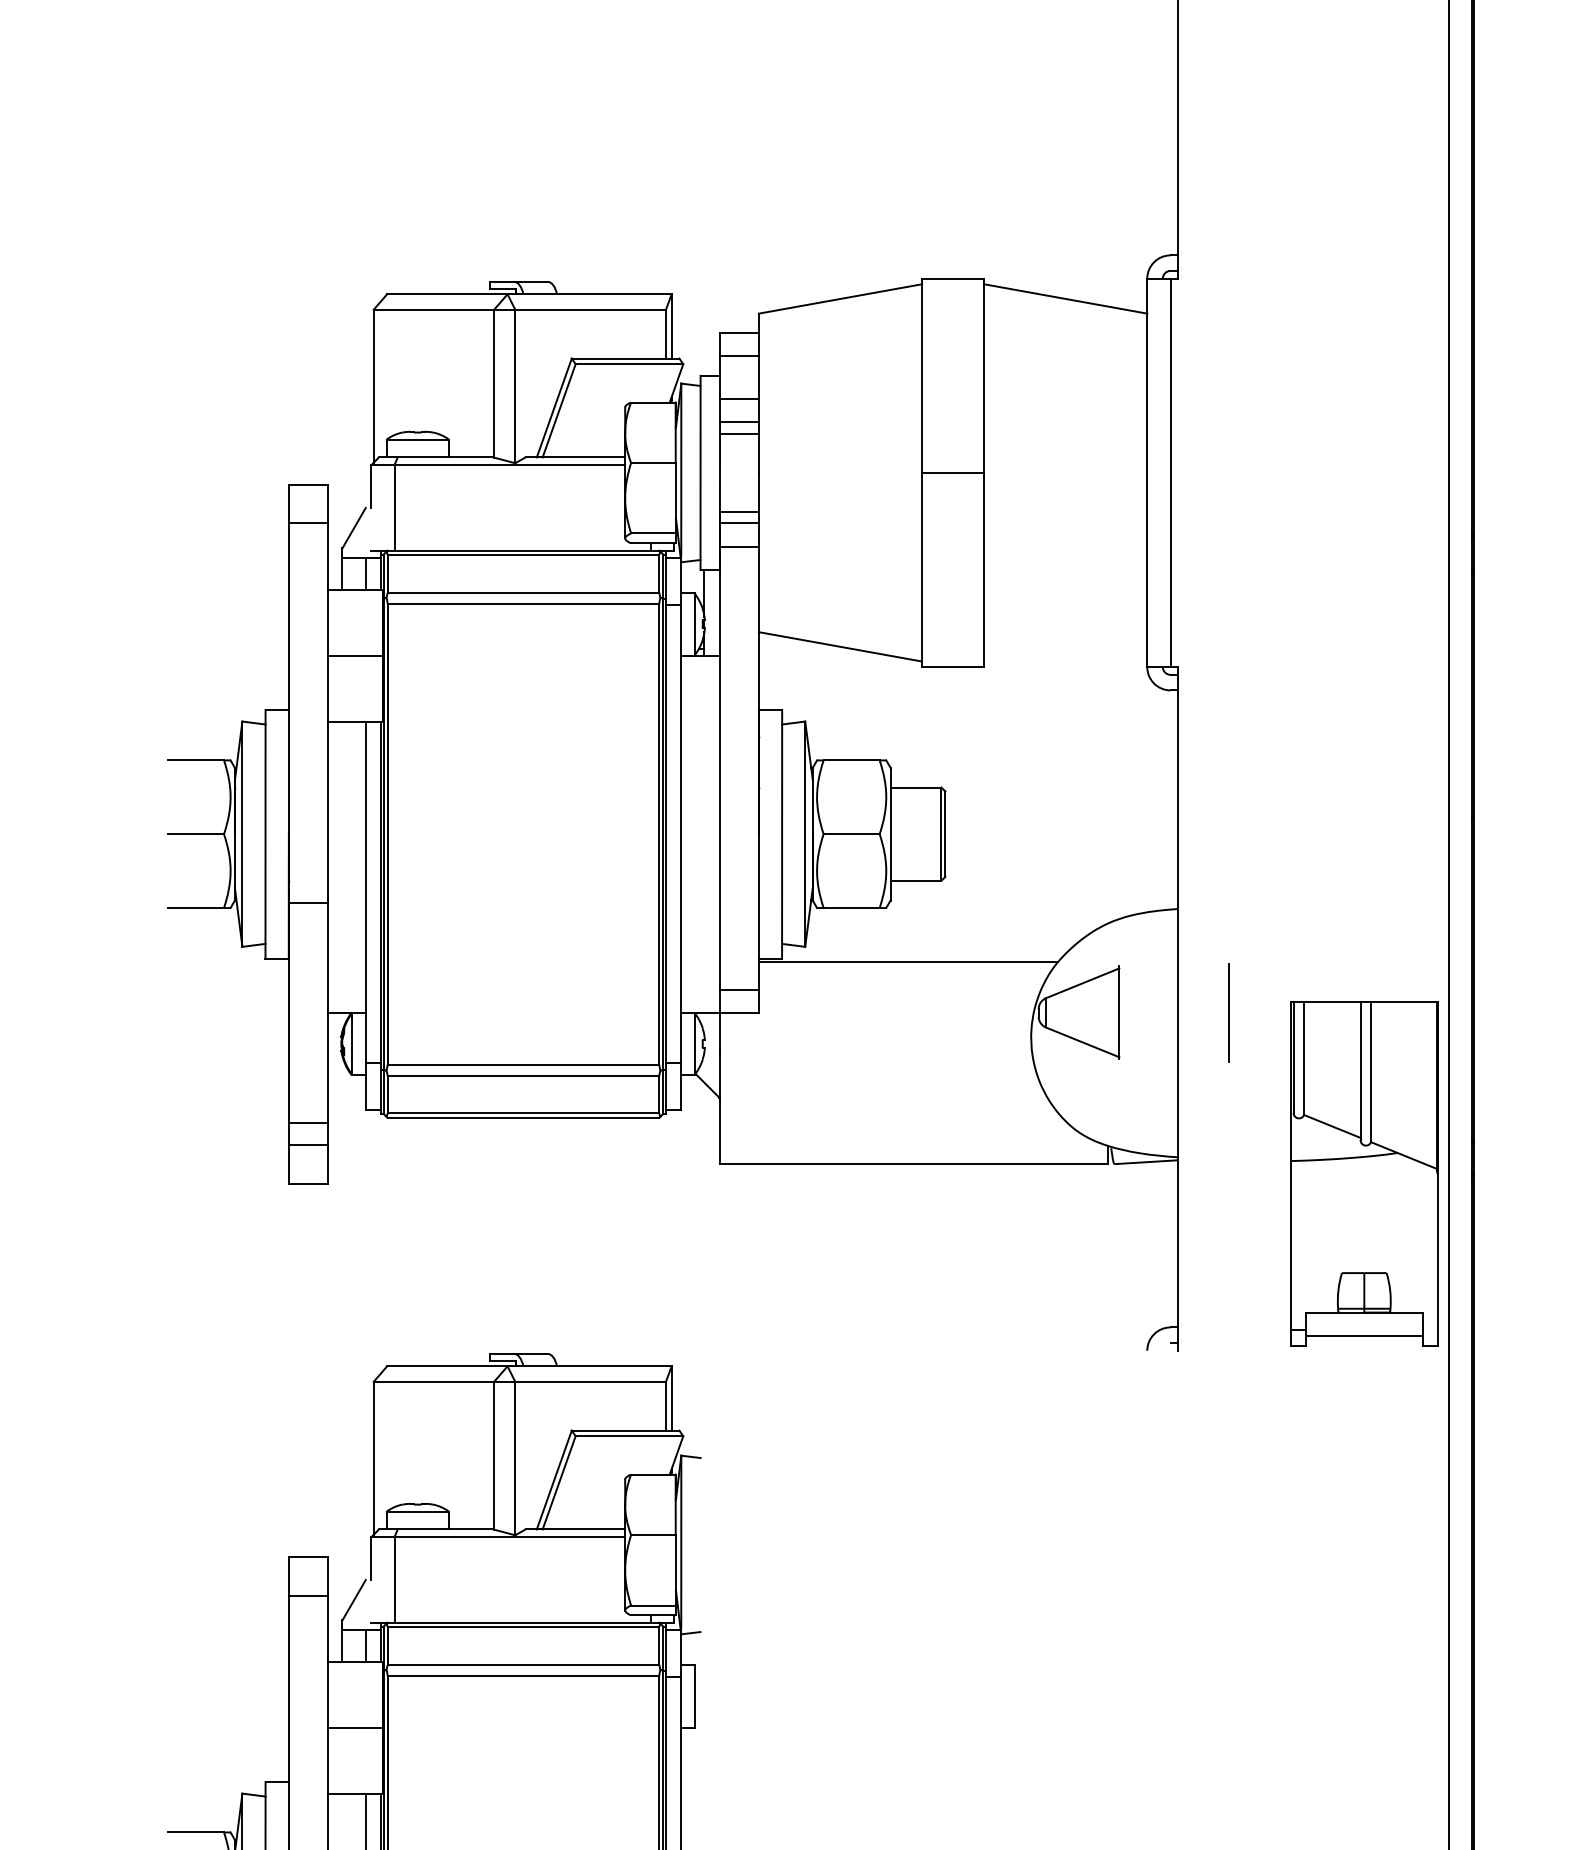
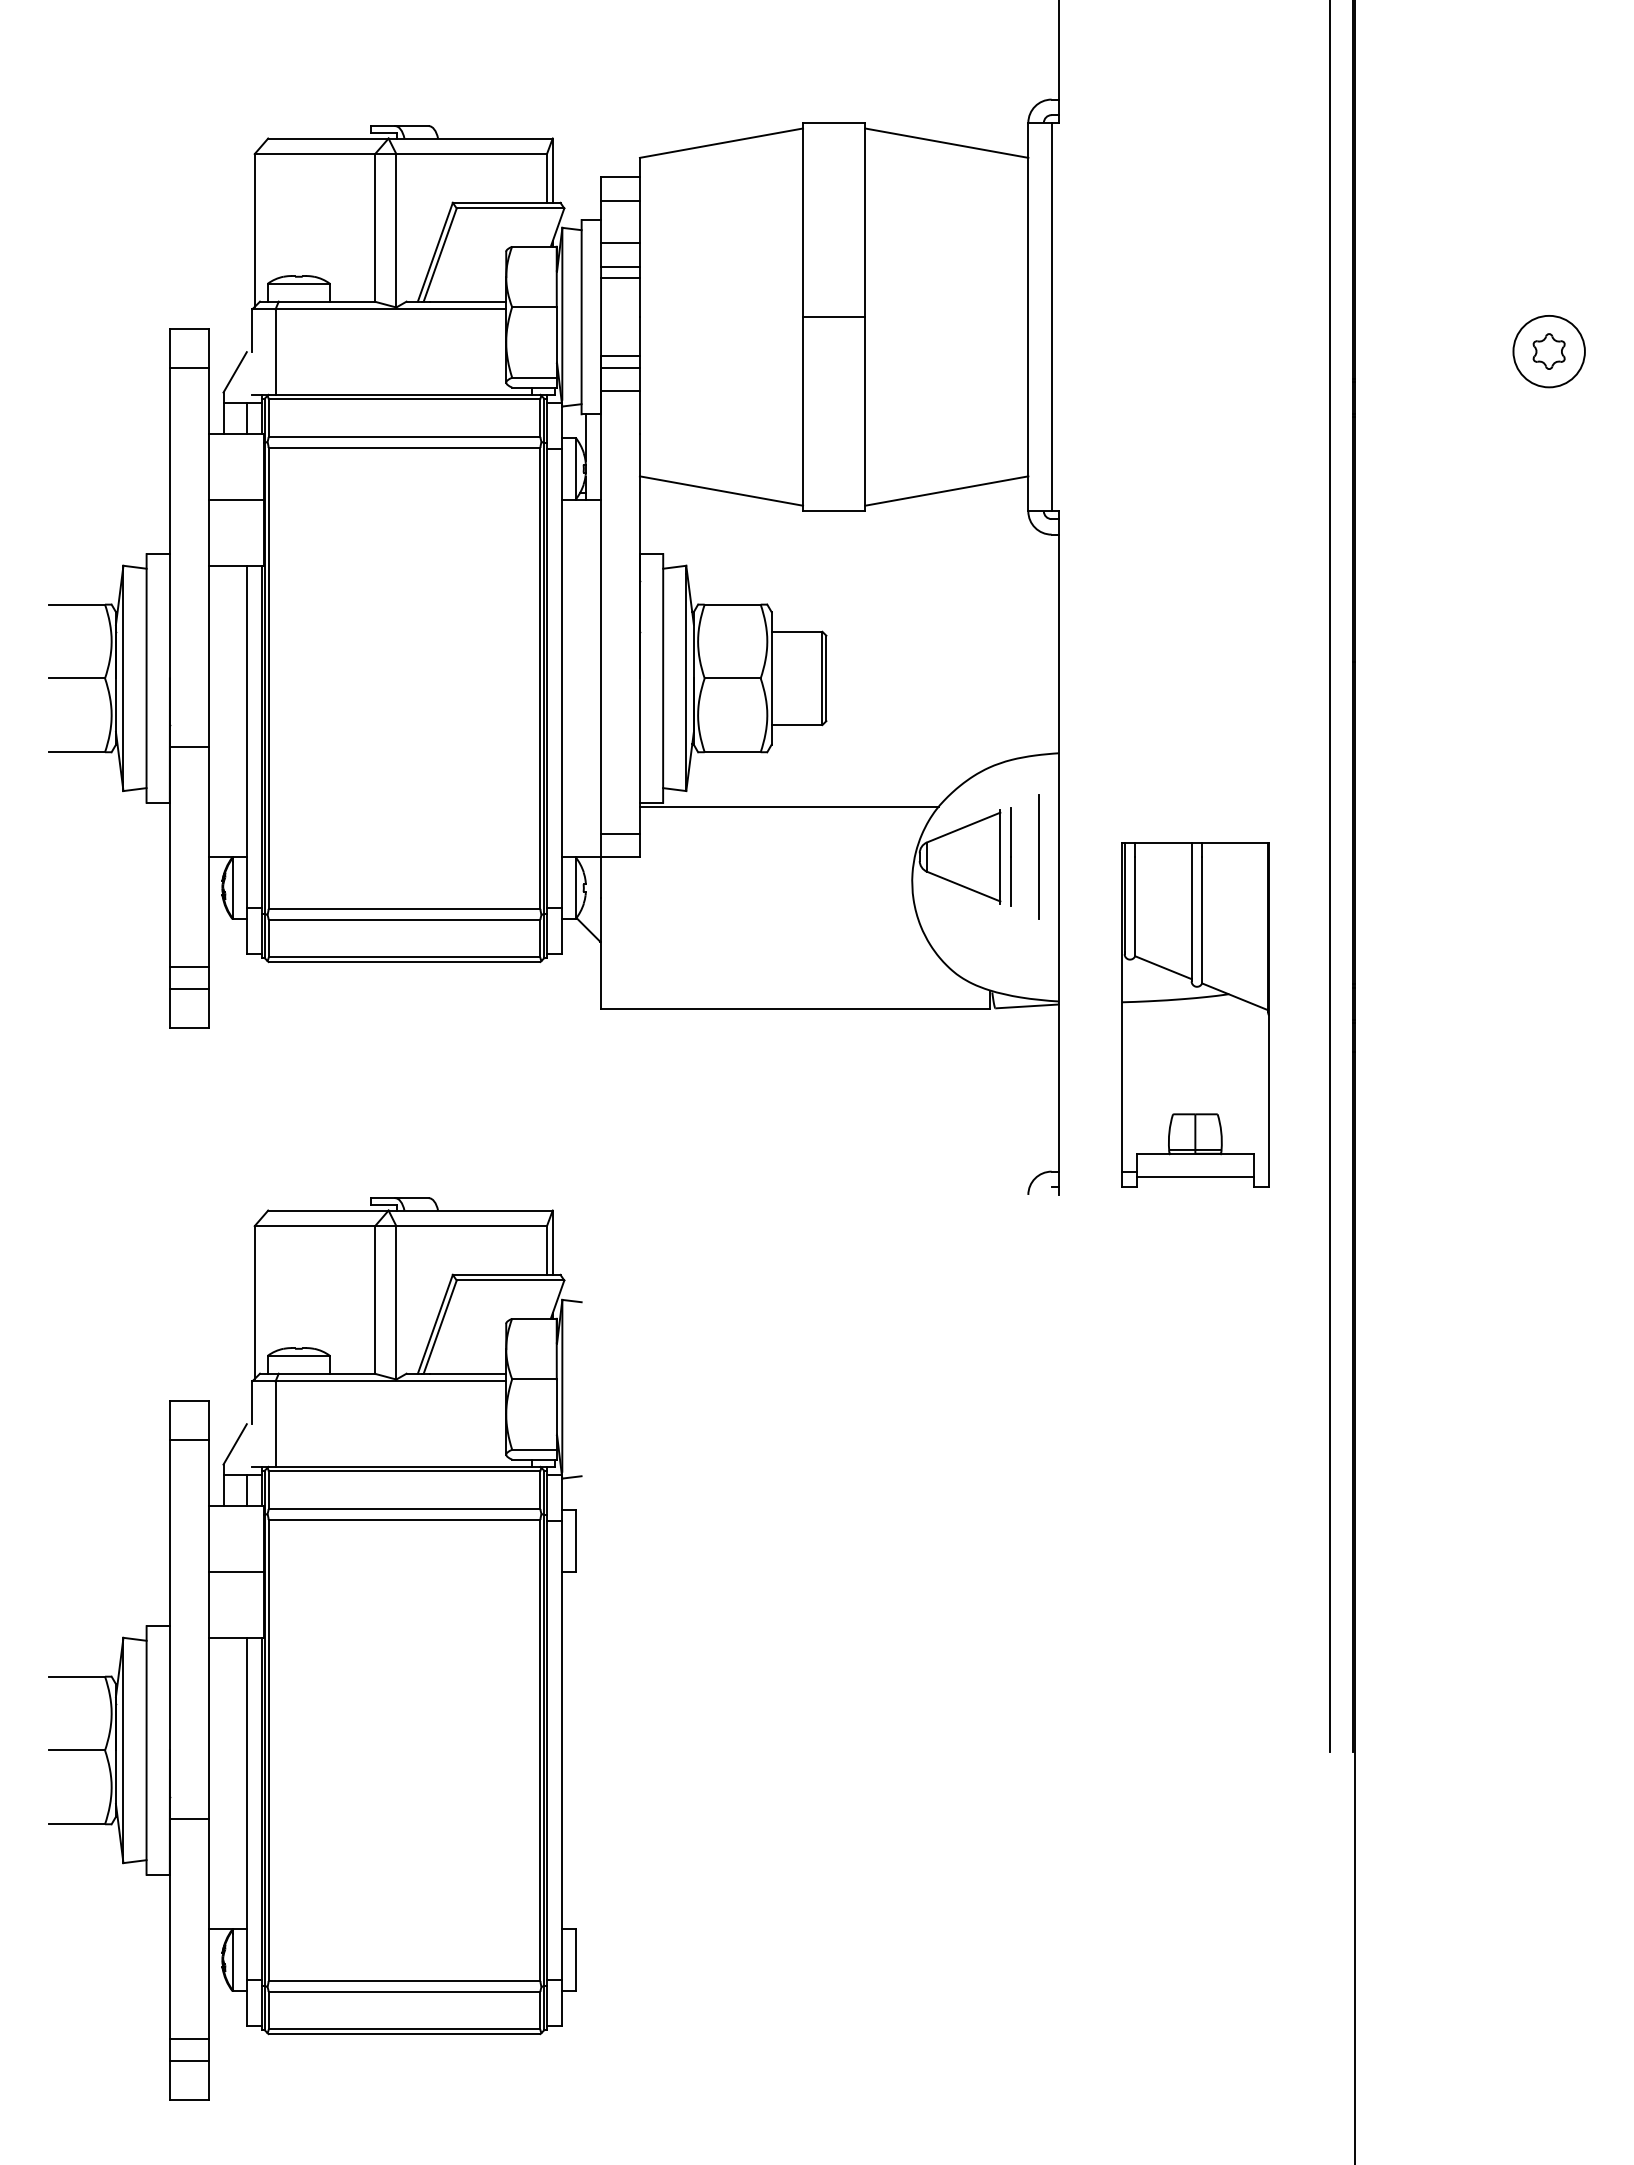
line: (1065, 646) -> (946, 490), added
line: (1157, 1012) -> (1038, 856), added
line: (1228, 1012) -> (1010, 856), moved
part: (1364, 1173) -> (1195, 1014), moved

